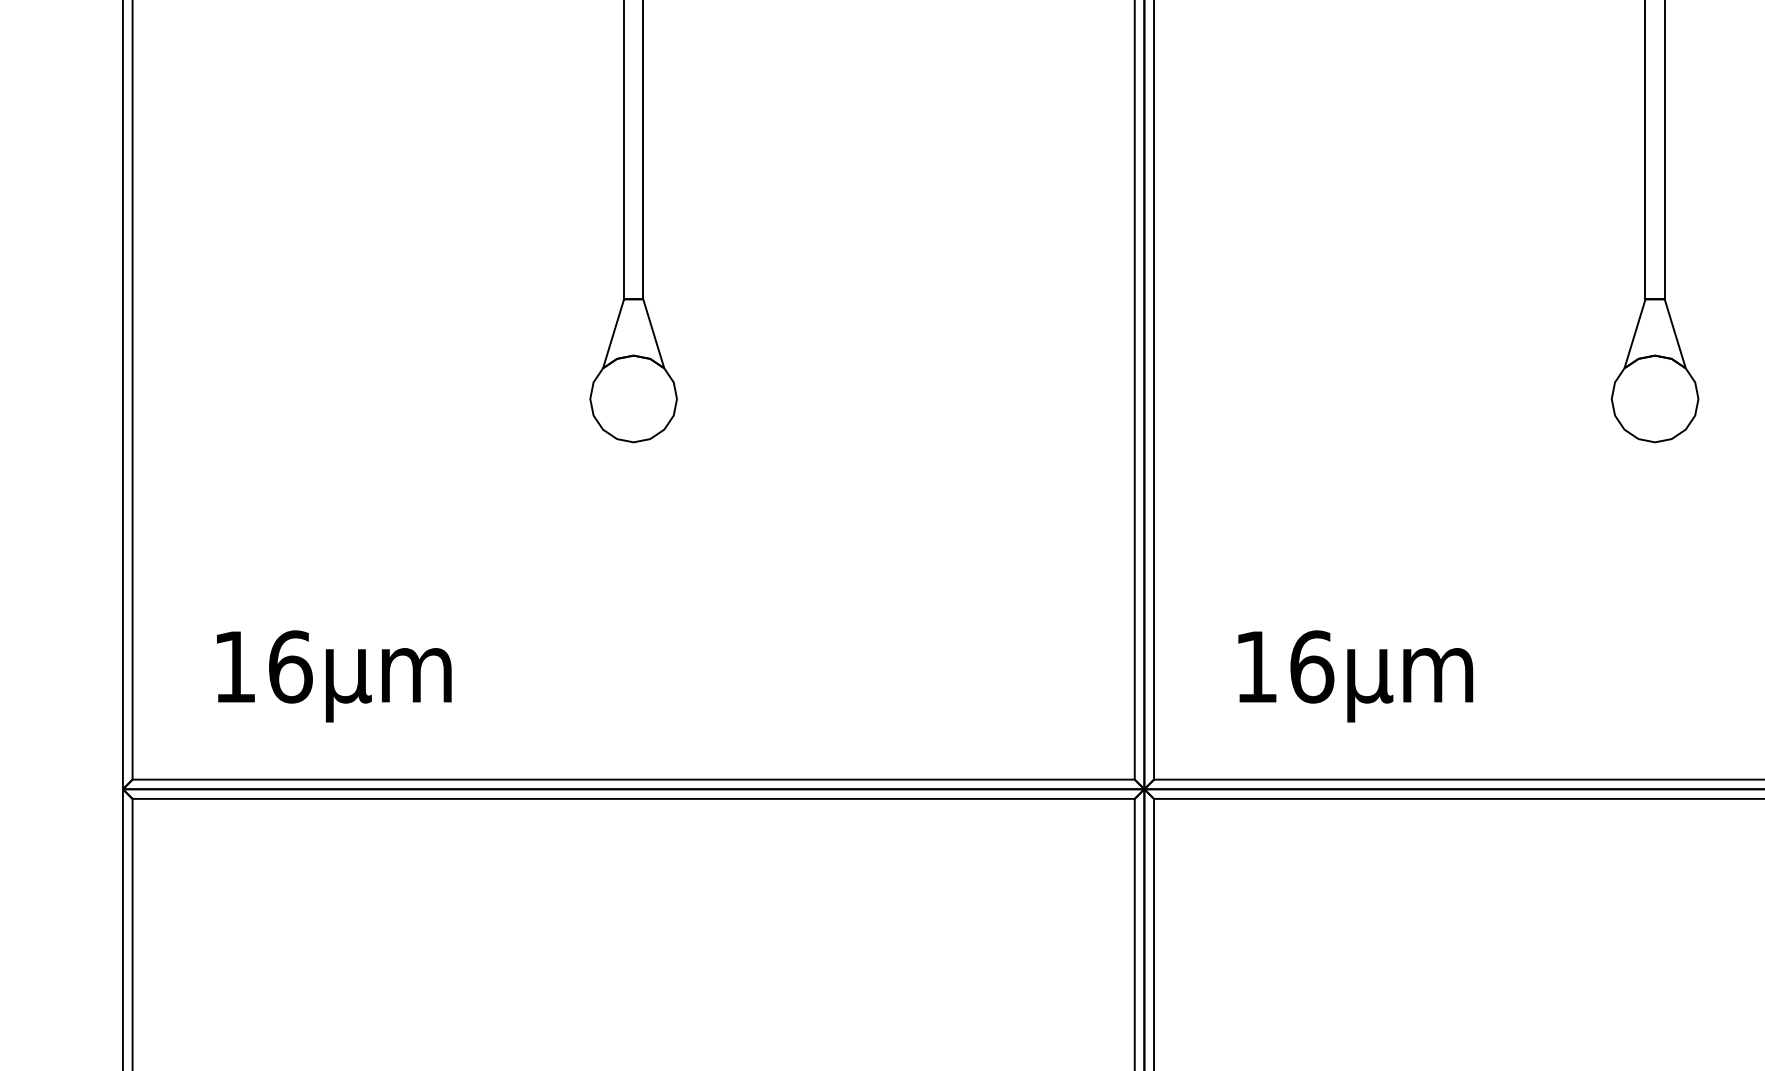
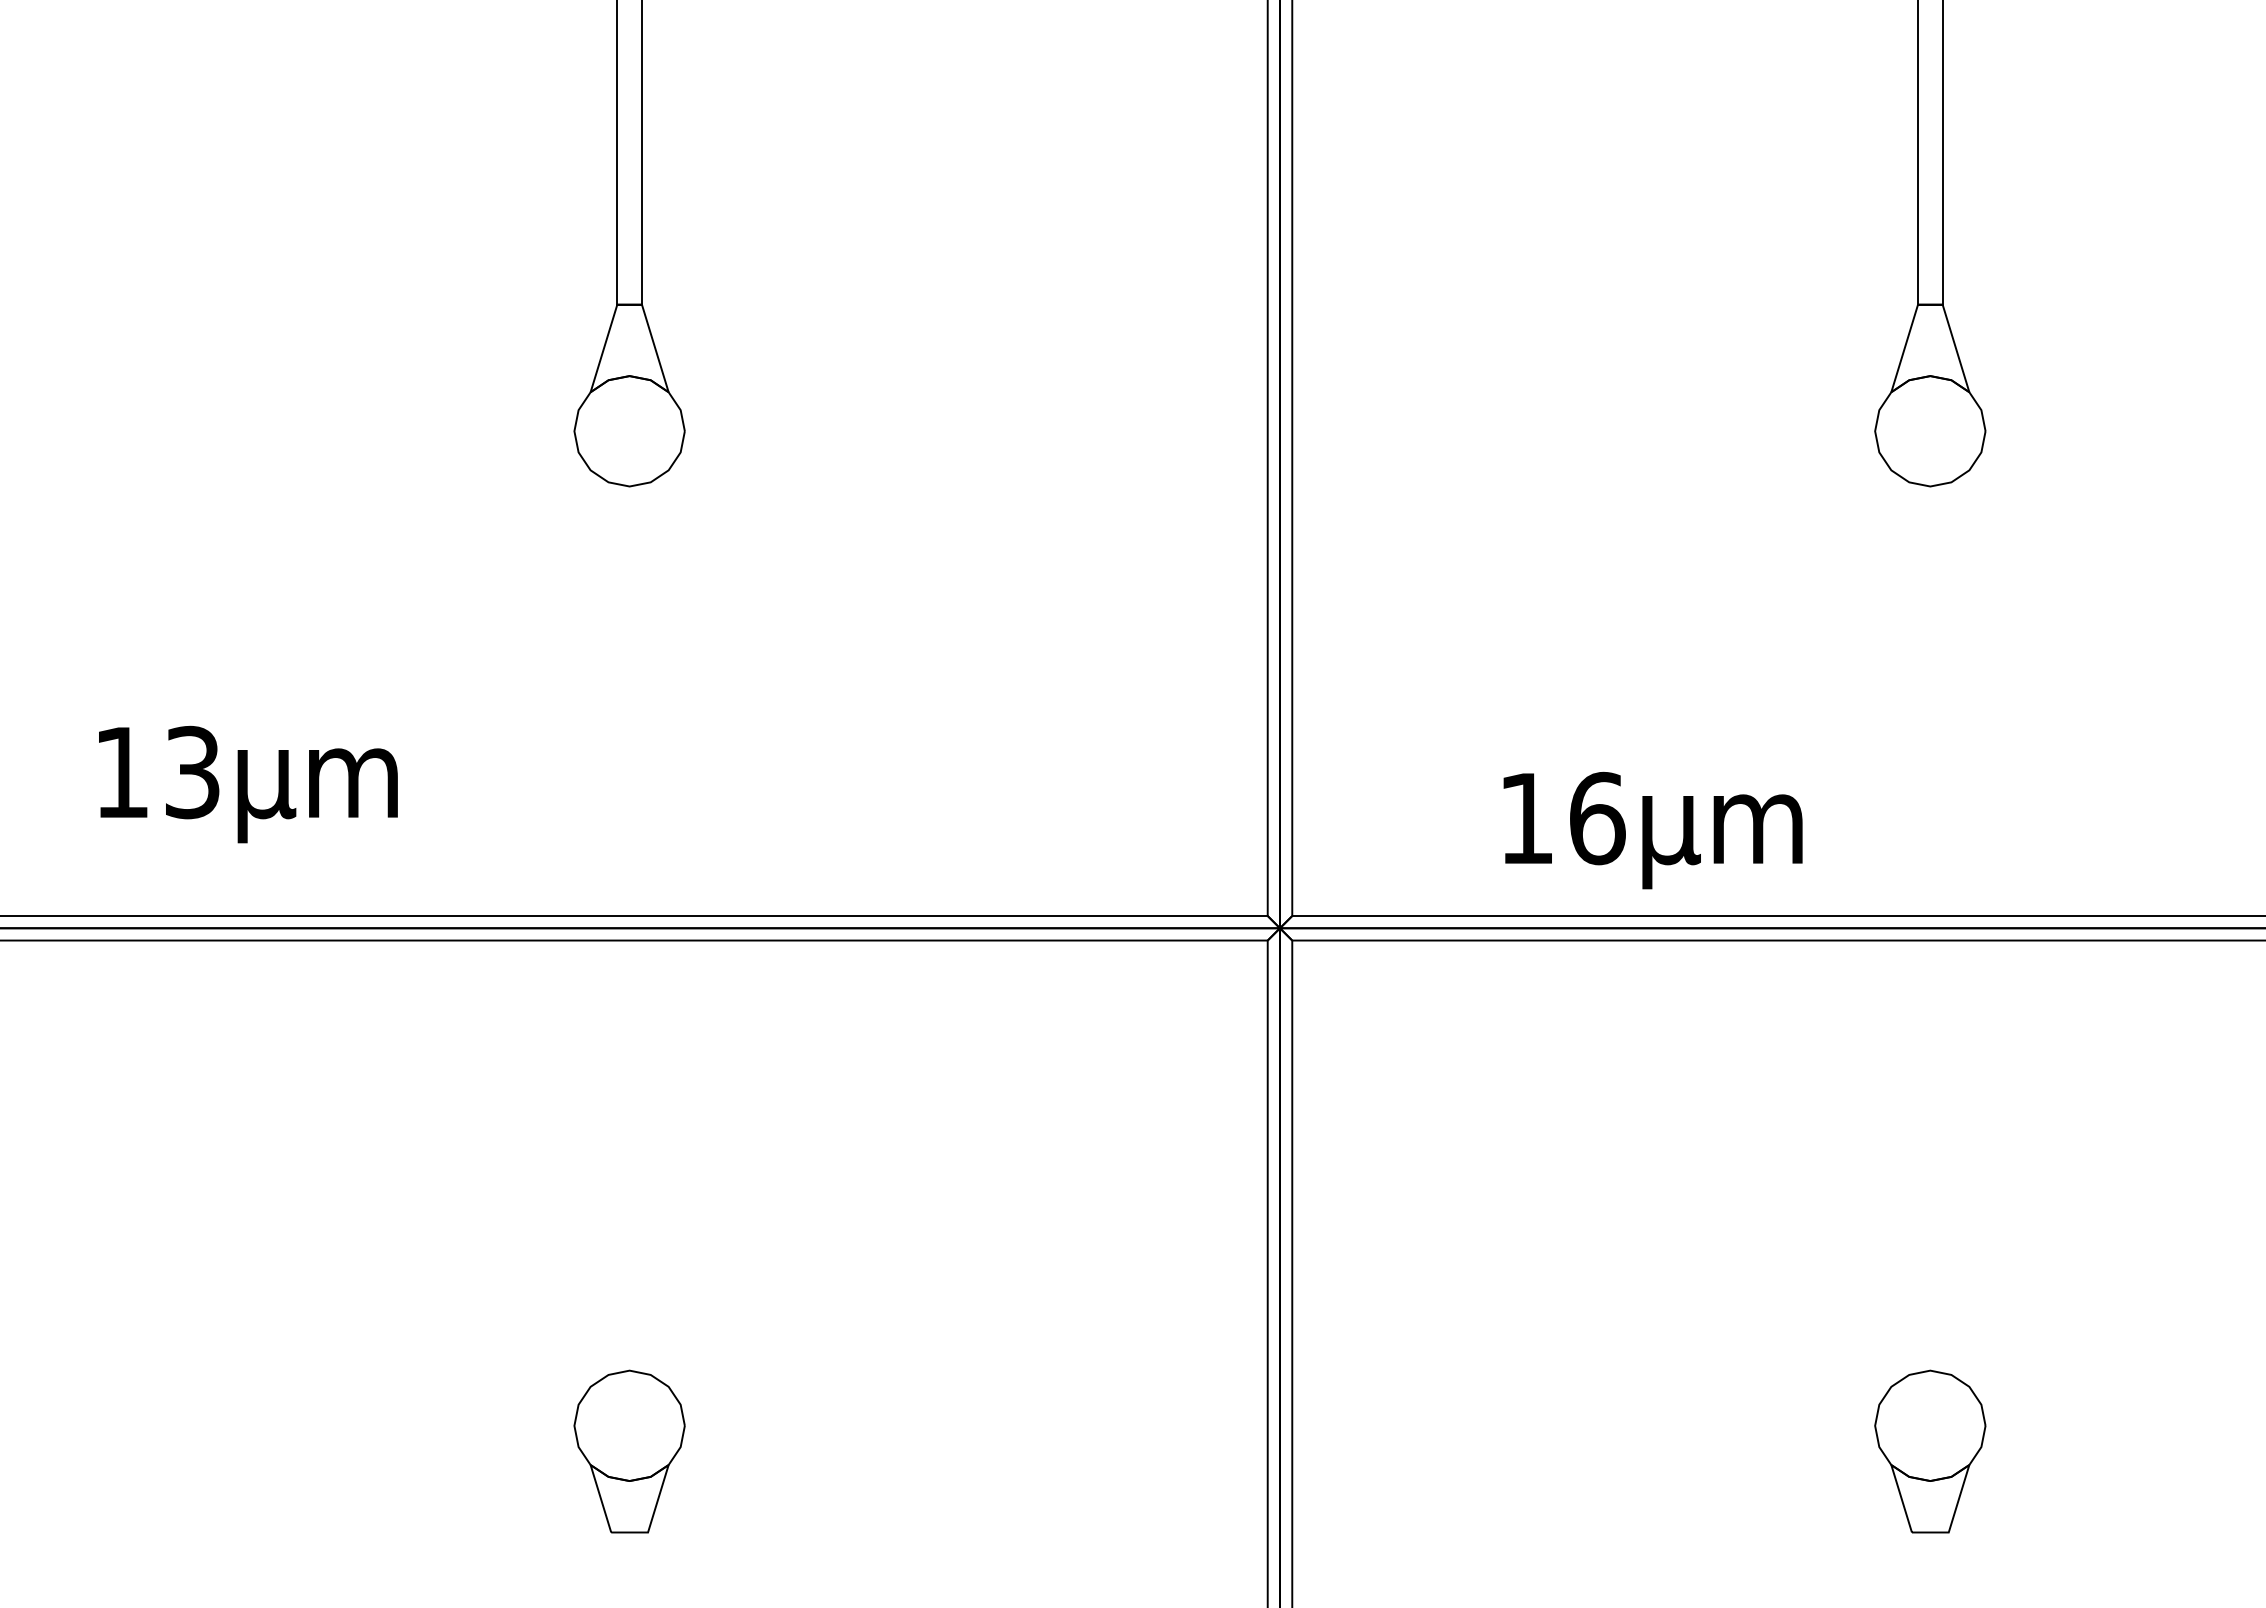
text: (291, 666) -> (193, 772), 16µm -> 13µm
text: (1355, 676) -> (1652, 830), moved

